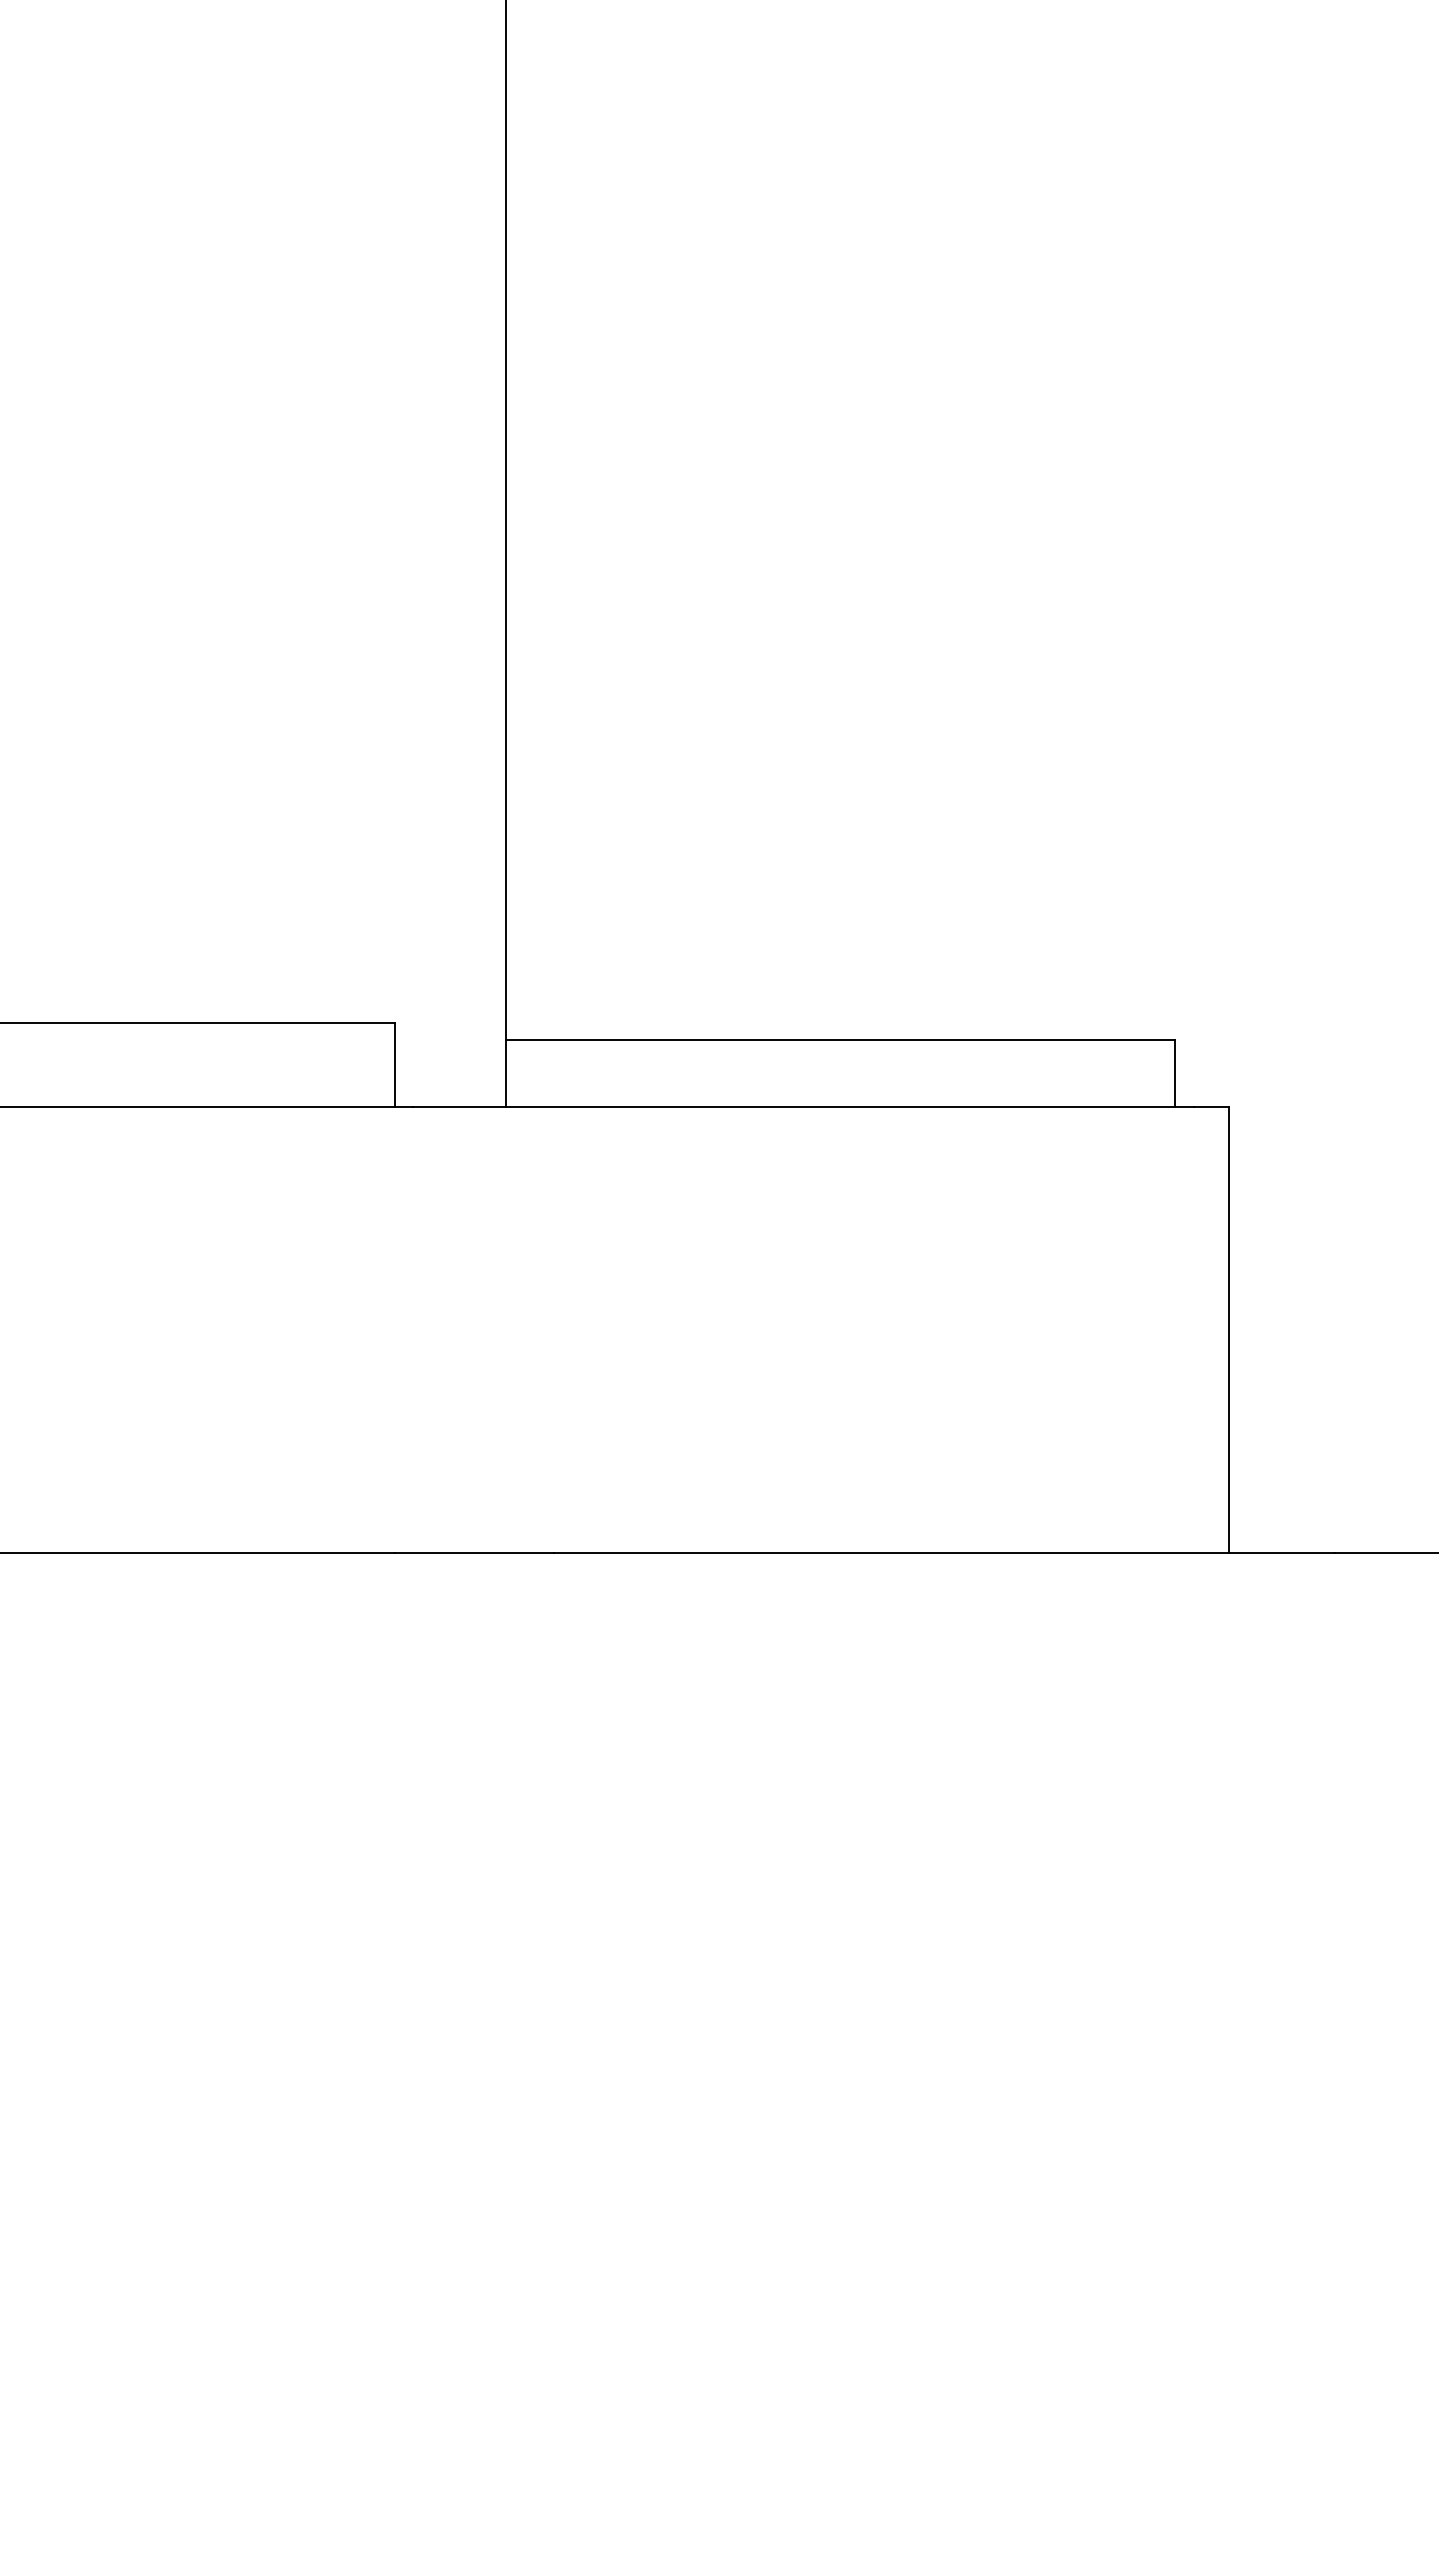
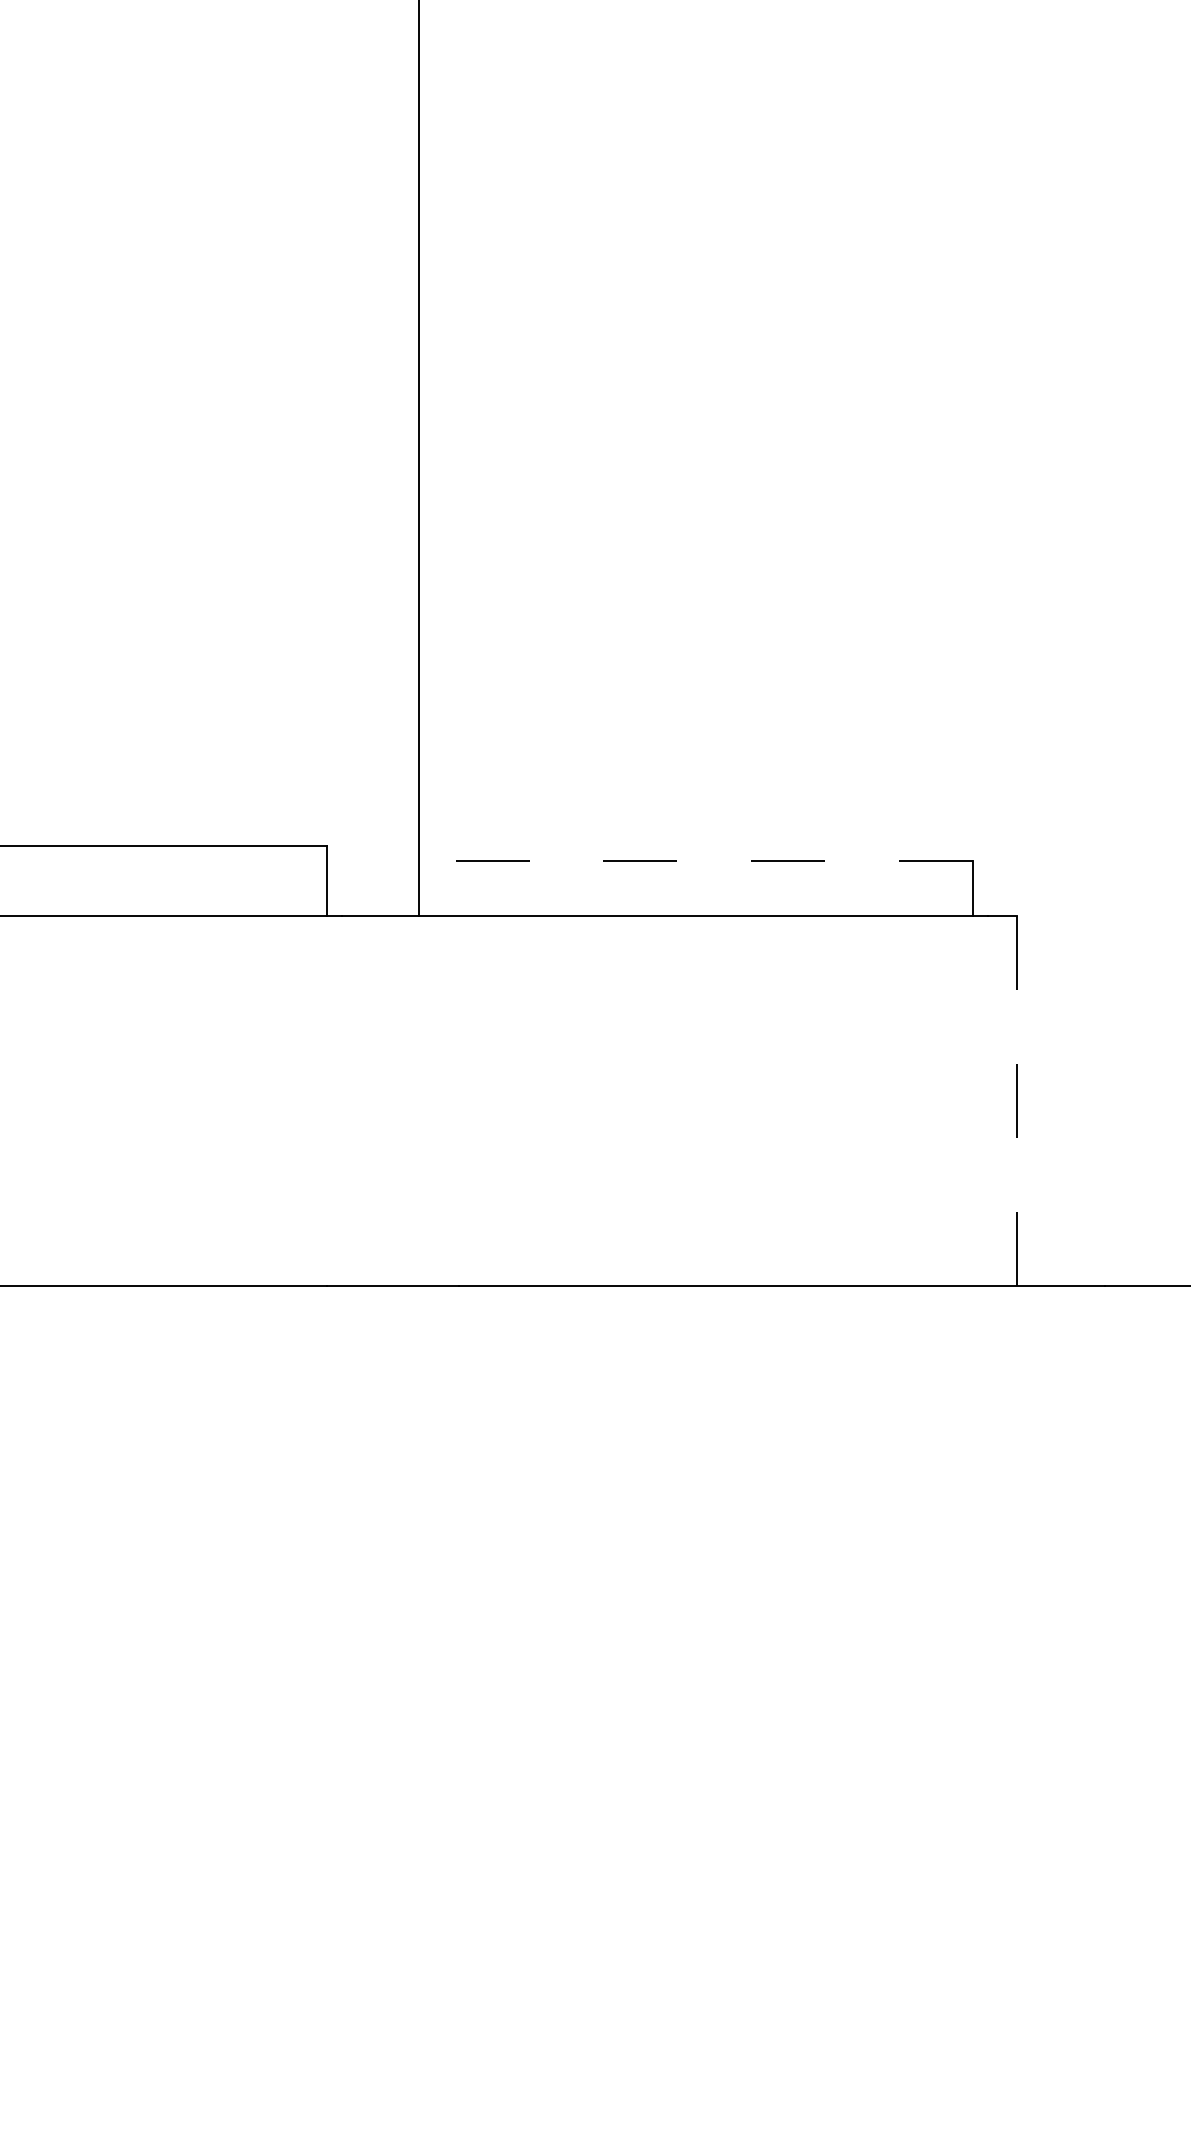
line: (840, 1040) -> (695, 861), solid -> dashed
line: (1228, 1329) -> (1016, 1100), solid -> dashed

